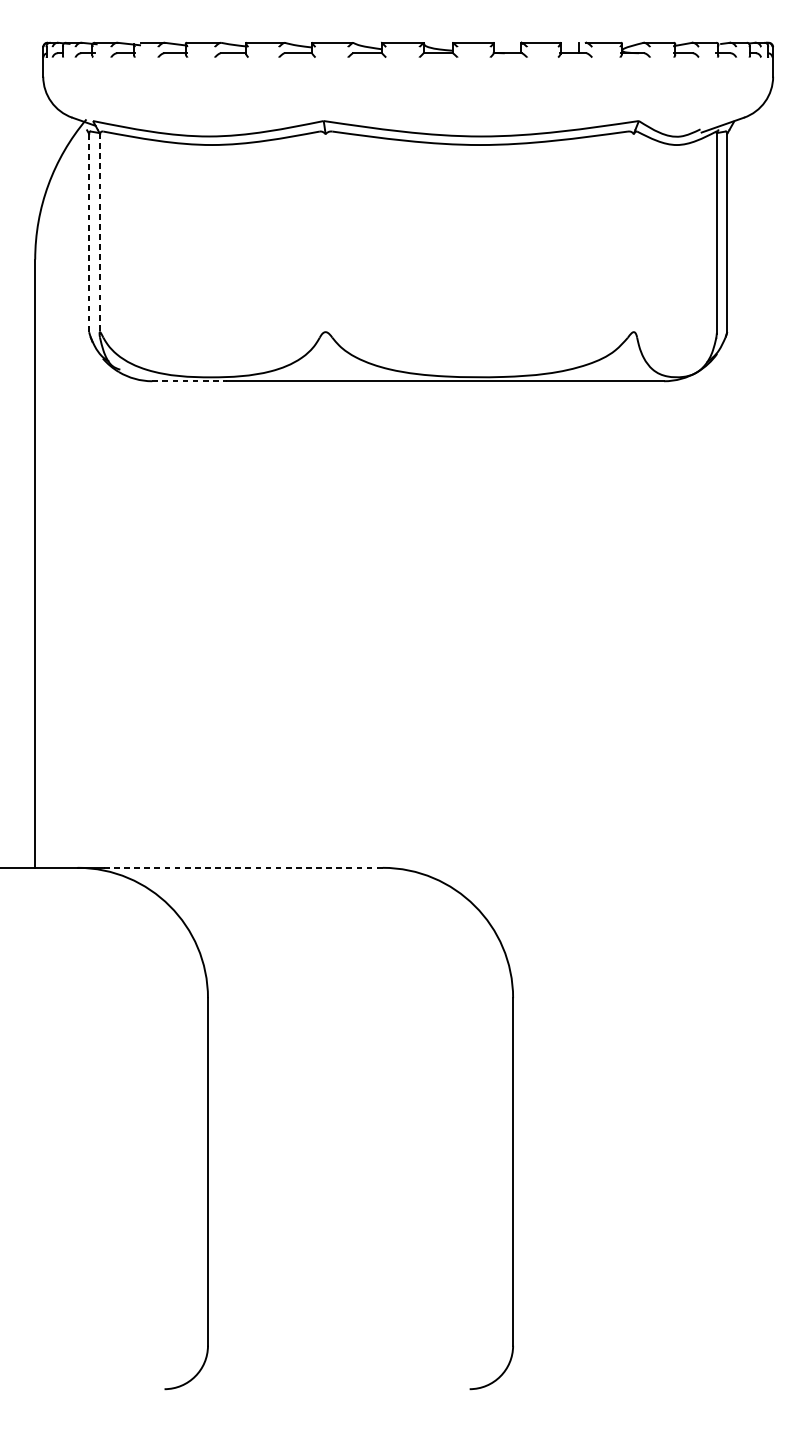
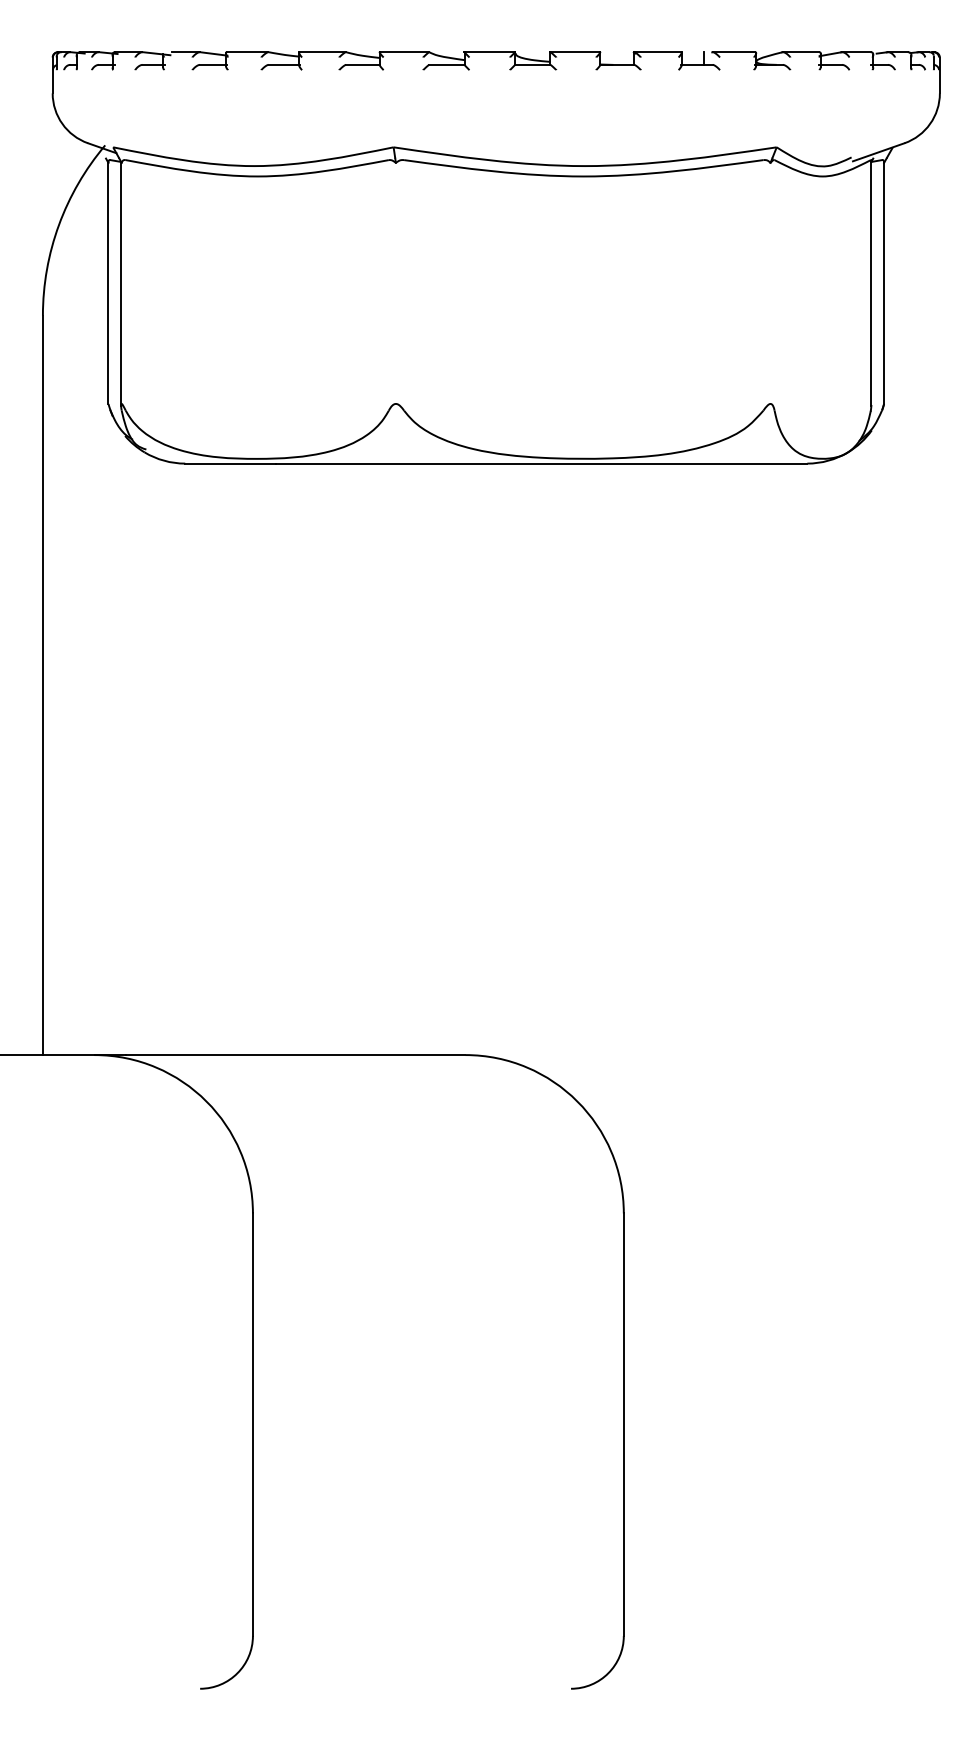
line: (89, 233) -> (108, 283), dashed -> solid
line: (99, 233) -> (121, 284), dashed -> solid
line: (189, 381) -> (230, 463), dashed -> solid
line: (243, 868) -> (296, 1055), dashed -> solid

